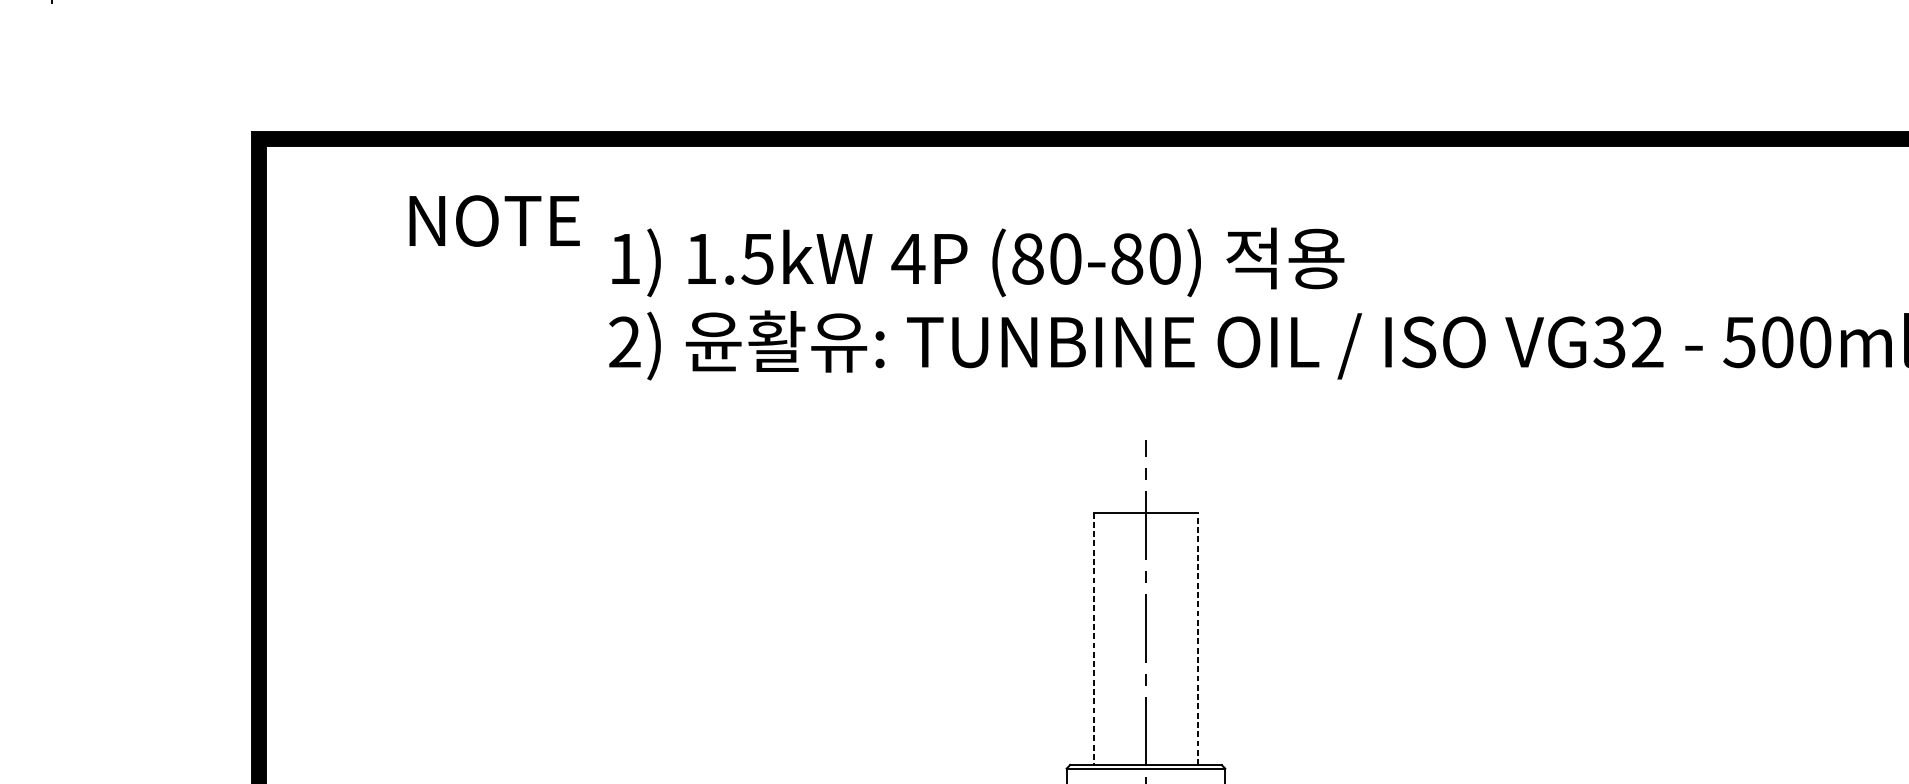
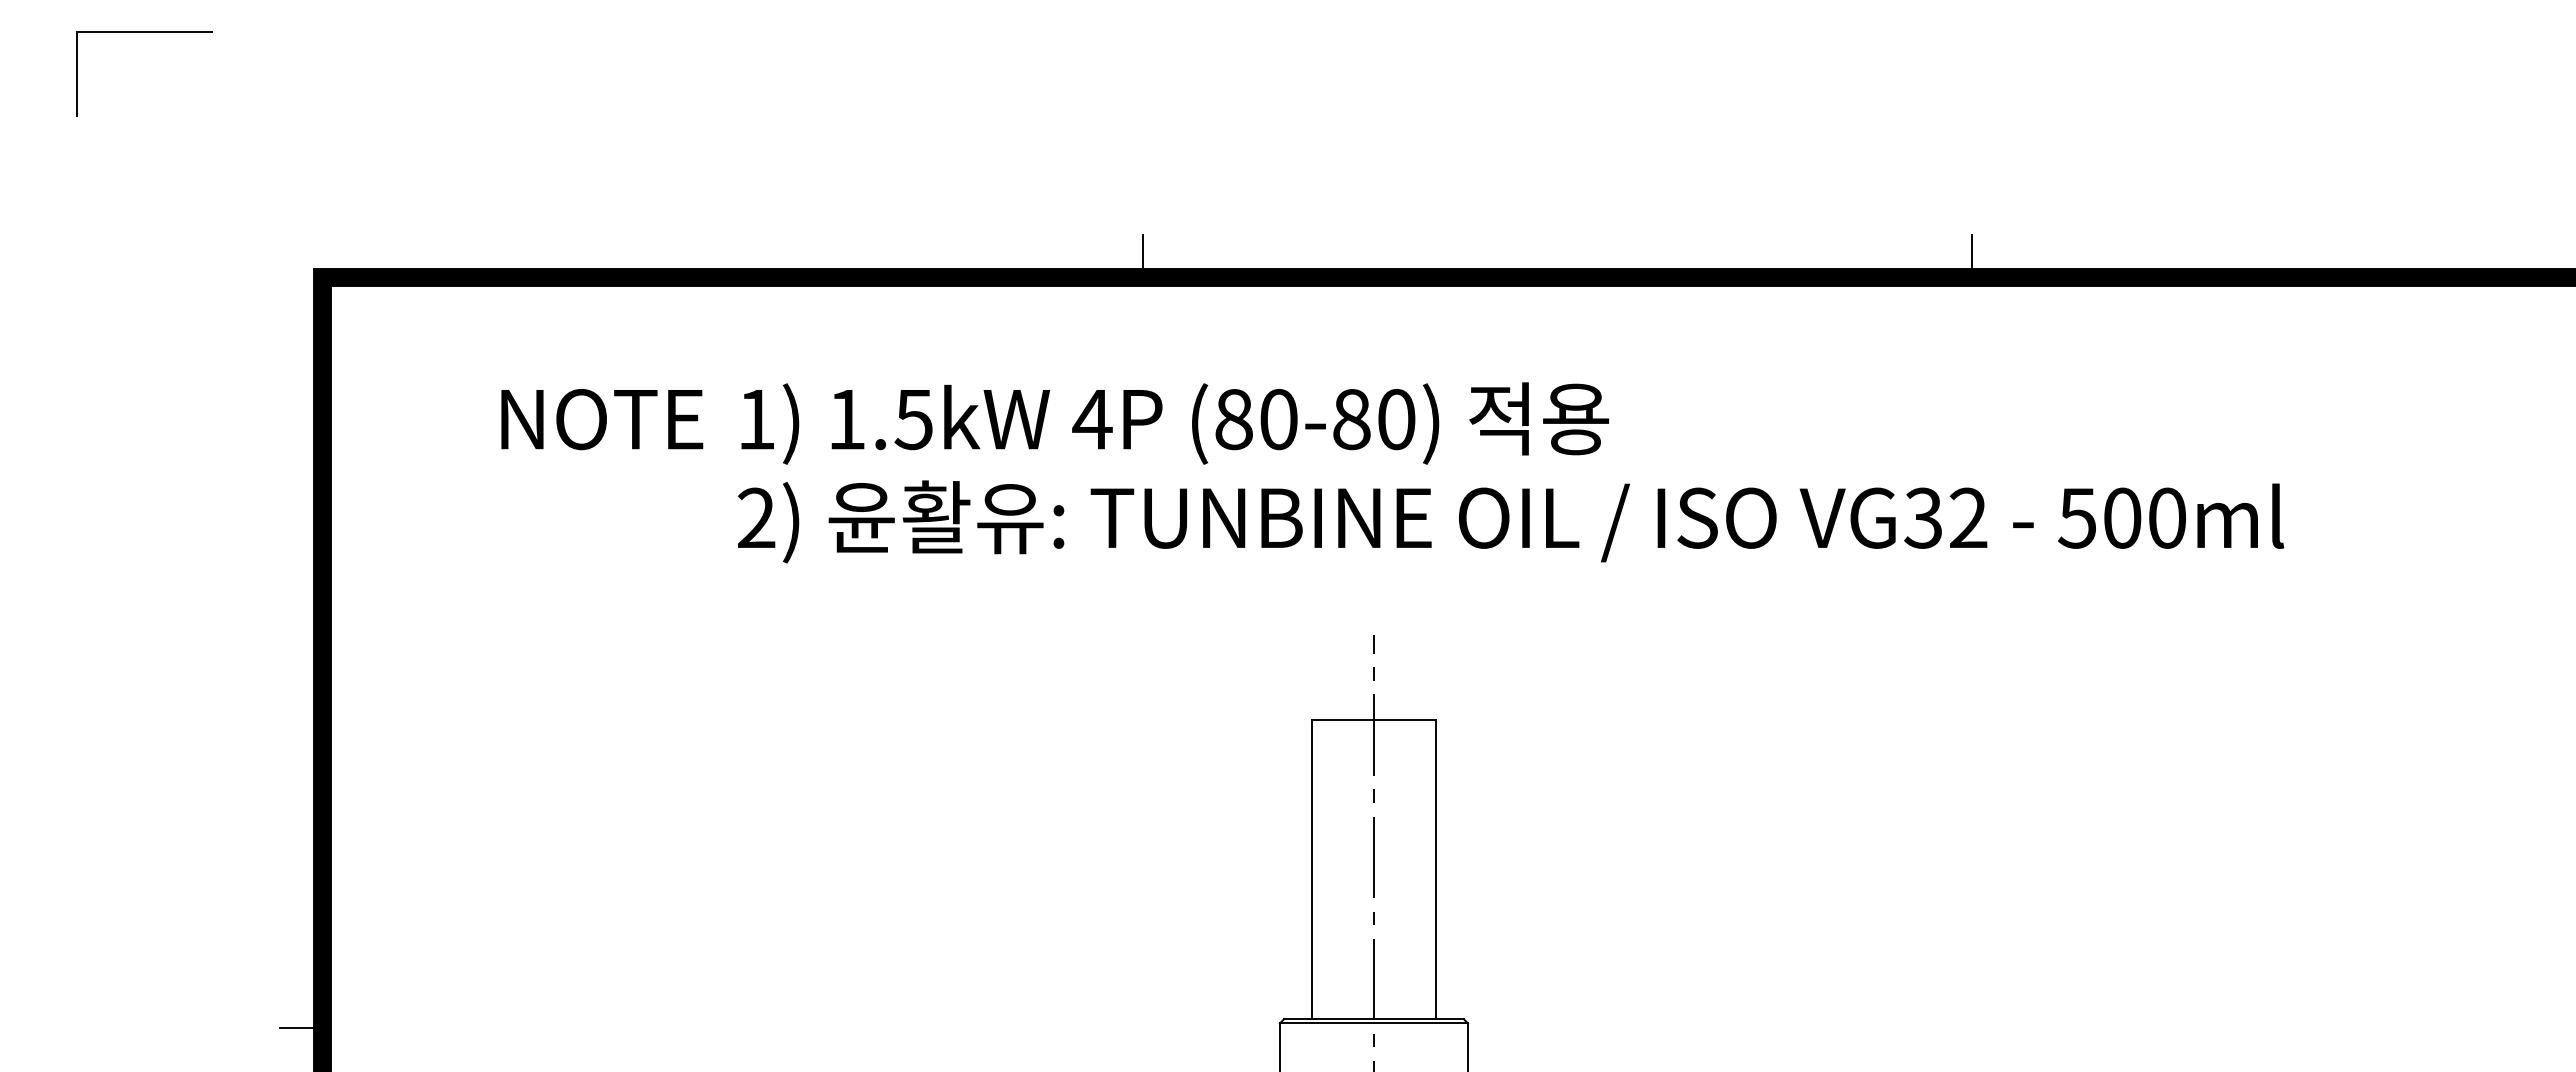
line: (951, 118) -> (1143, 252), added
line: (1651, 118) -> (1972, 252), added
text: (494, 221) -> (602, 419), moved
line: (1094, 638) -> (1312, 869), dashed -> solid
line: (1197, 638) -> (1435, 869), dashed -> solid
line: (237, 772) -> (297, 1028), added

